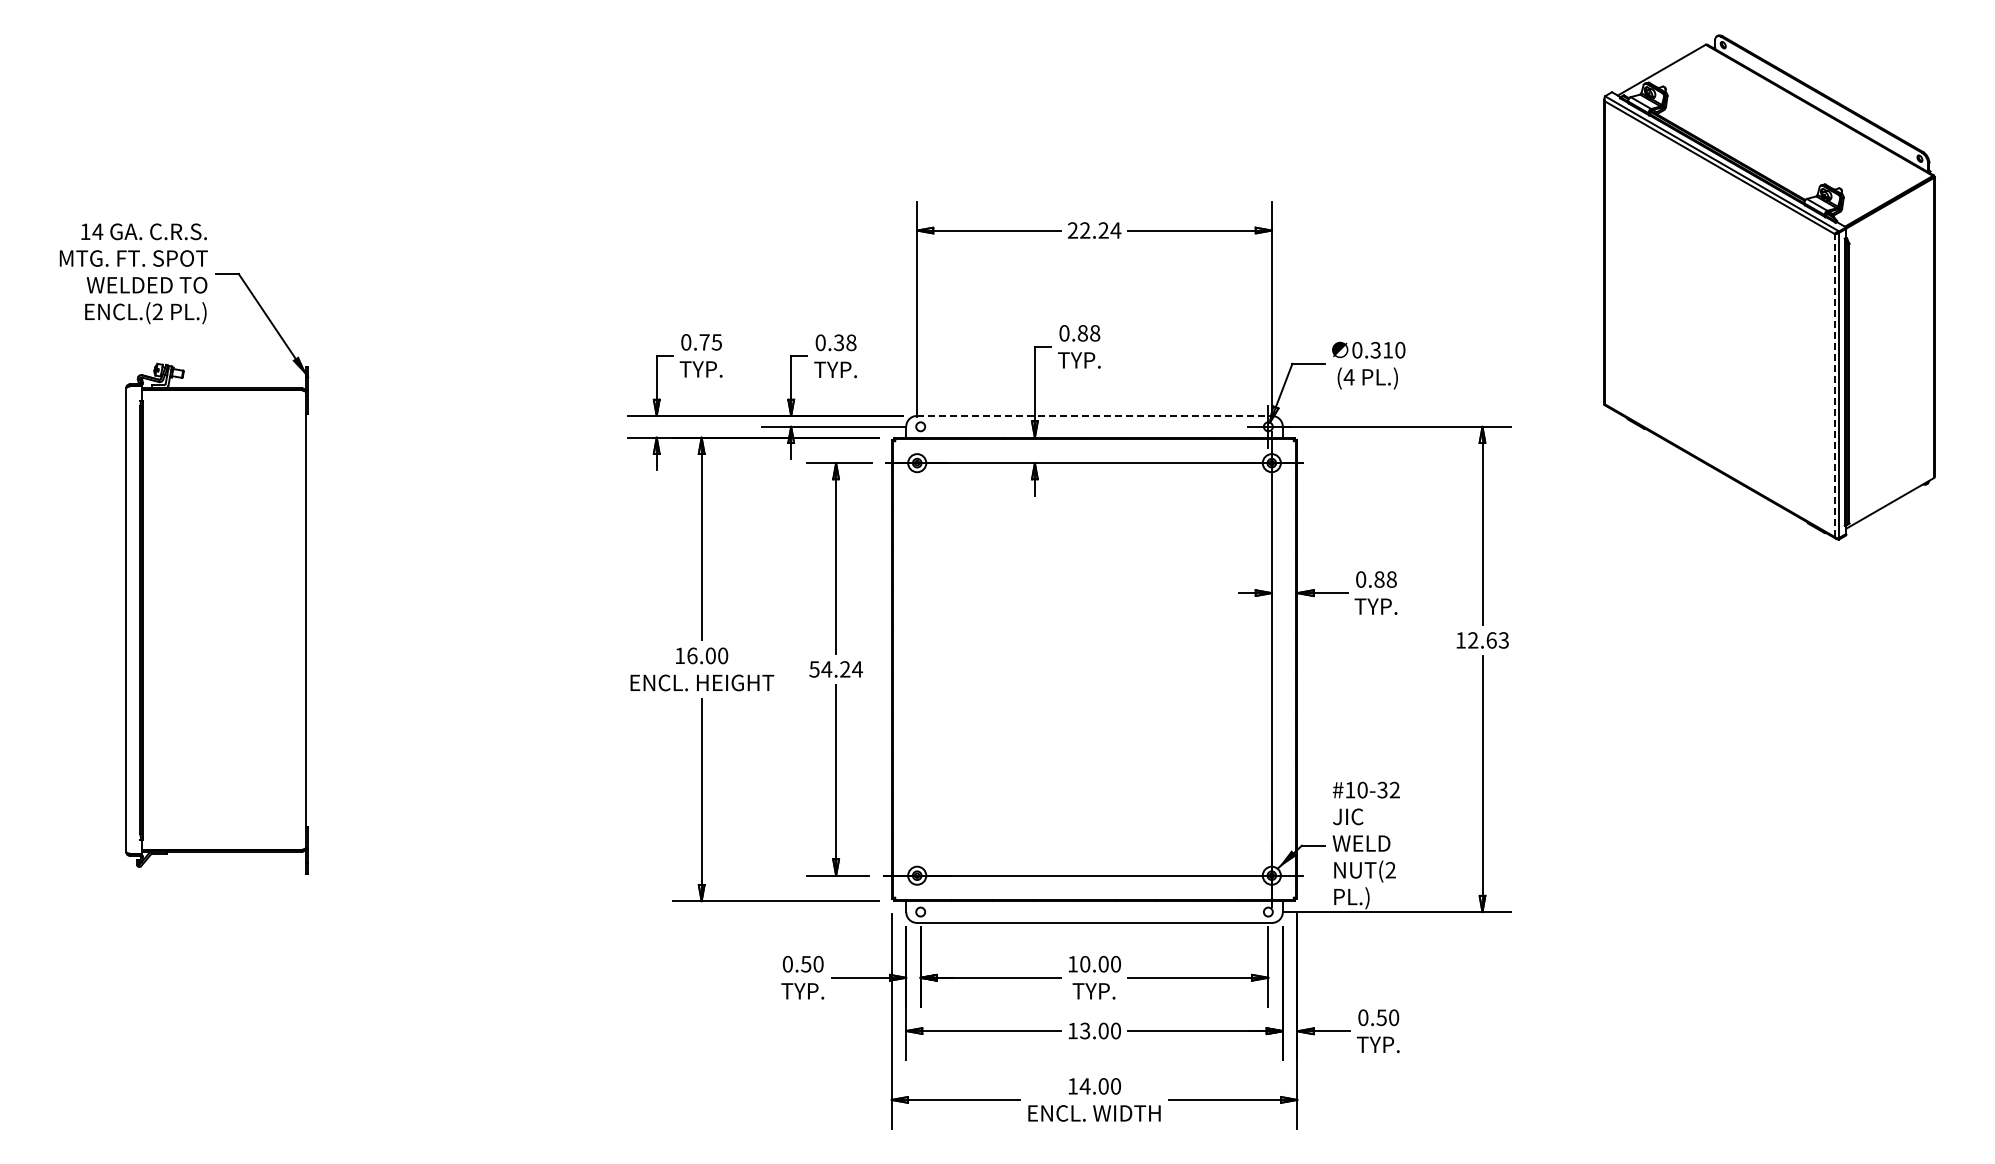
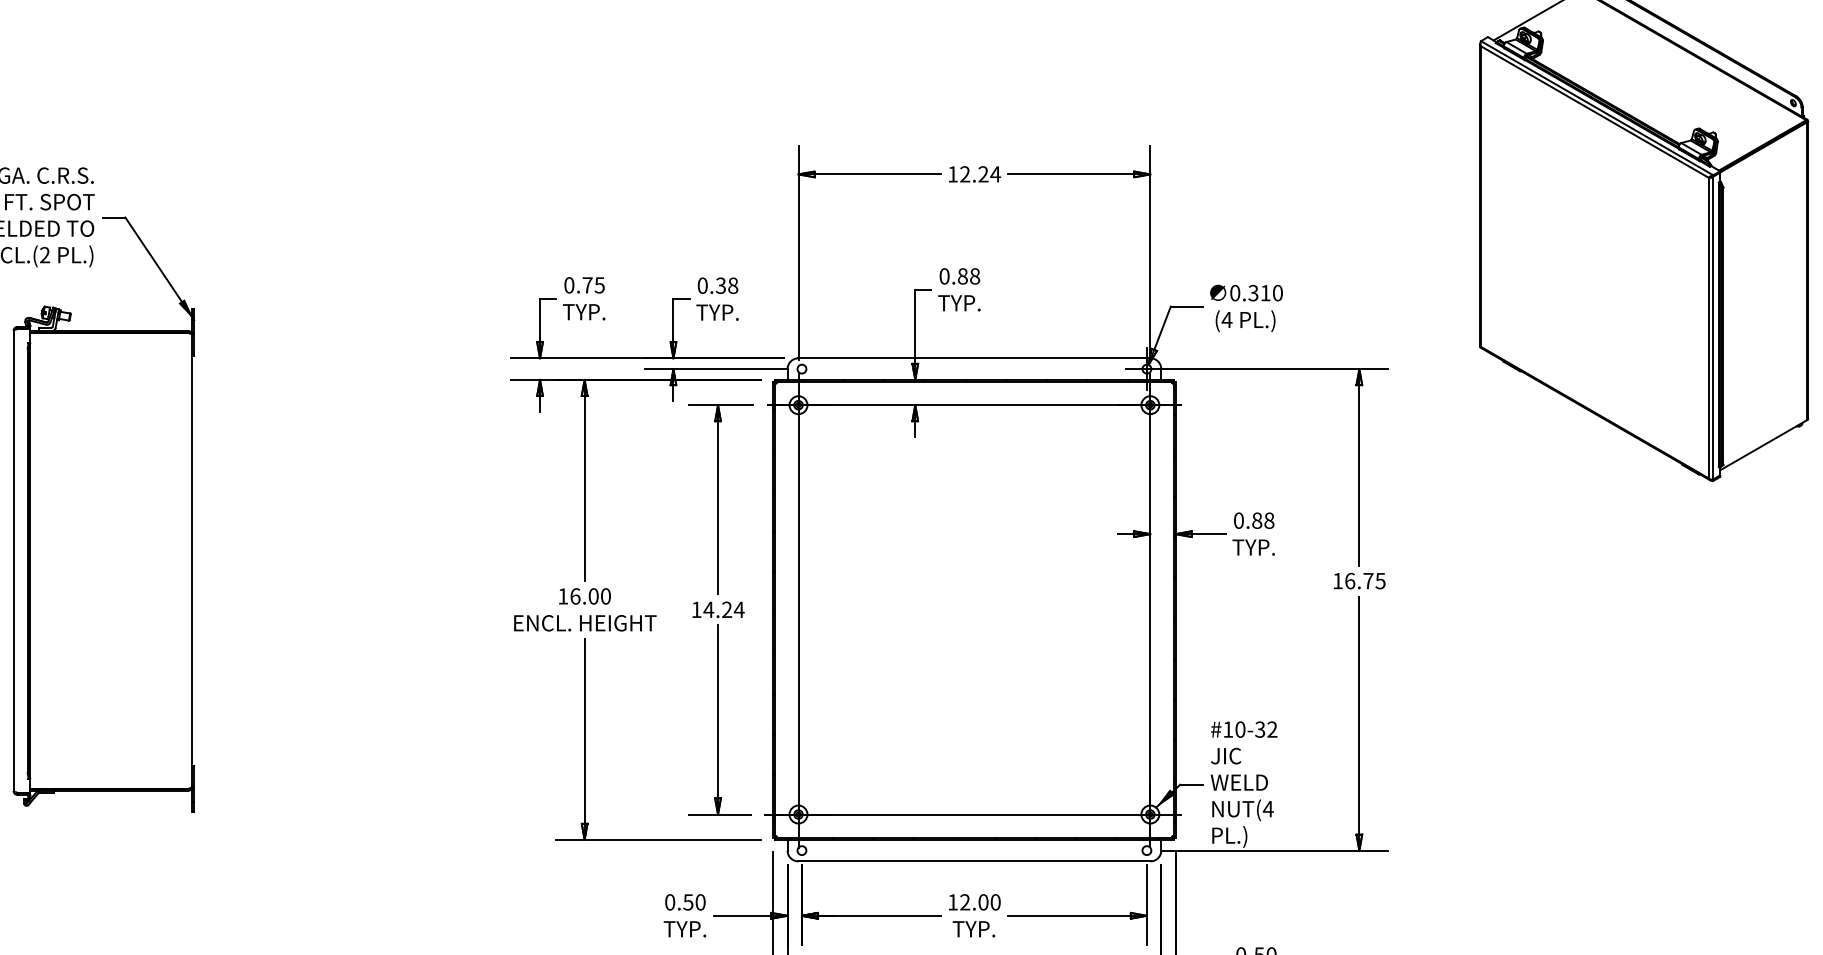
text: (1072, 230) -> (952, 174), 22.24 -> 12.24
line: (1834, 384) -> (1708, 327), dashed -> solid
line: (1095, 415) -> (975, 357), dashed -> solid
text: (1488, 640) -> (1365, 581), 12.63 -> 16.75
text: (814, 669) -> (696, 609), 54.24 -> 14.24
line: (917, 670) -> (798, 610), added
text: (1390, 870) -> (1268, 809), (2 -> (4
text: (1085, 964) -> (965, 902), 10.00 -> 12.00

